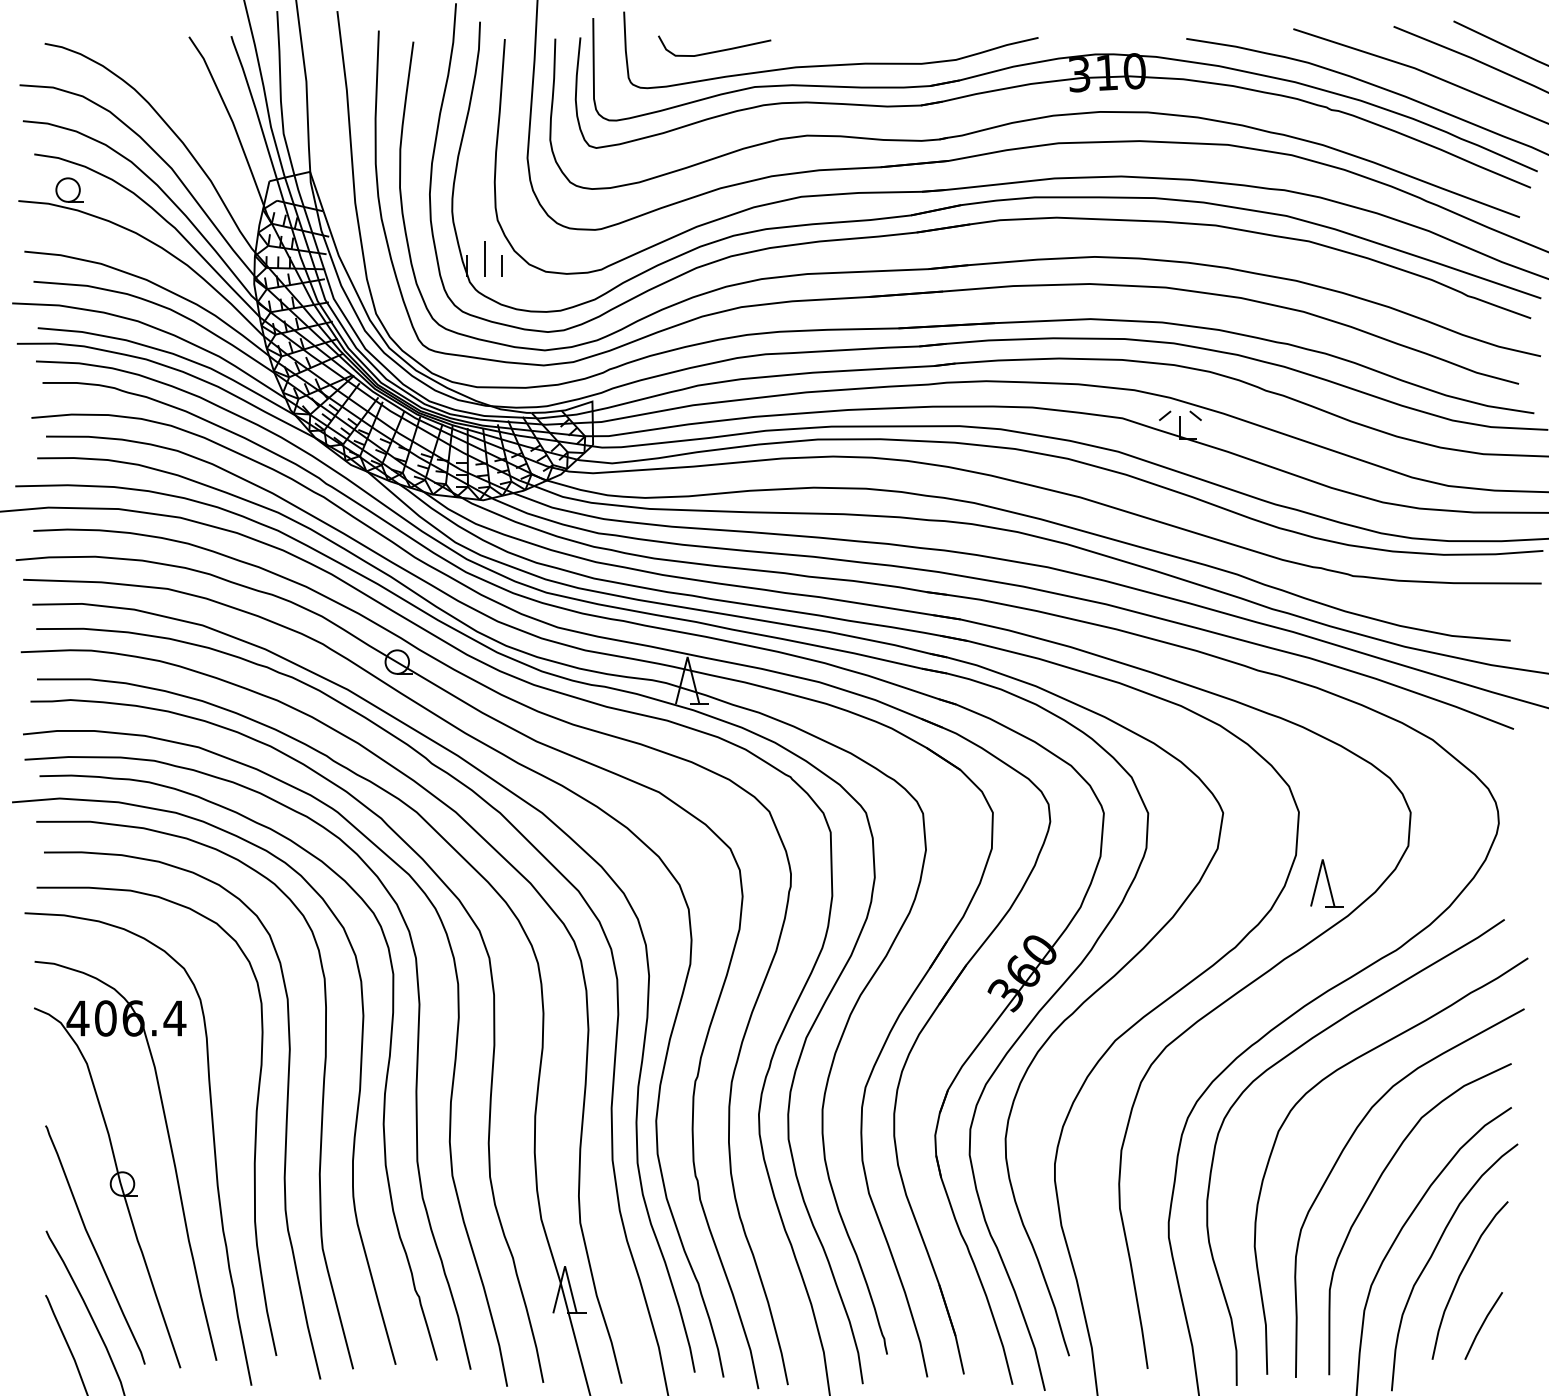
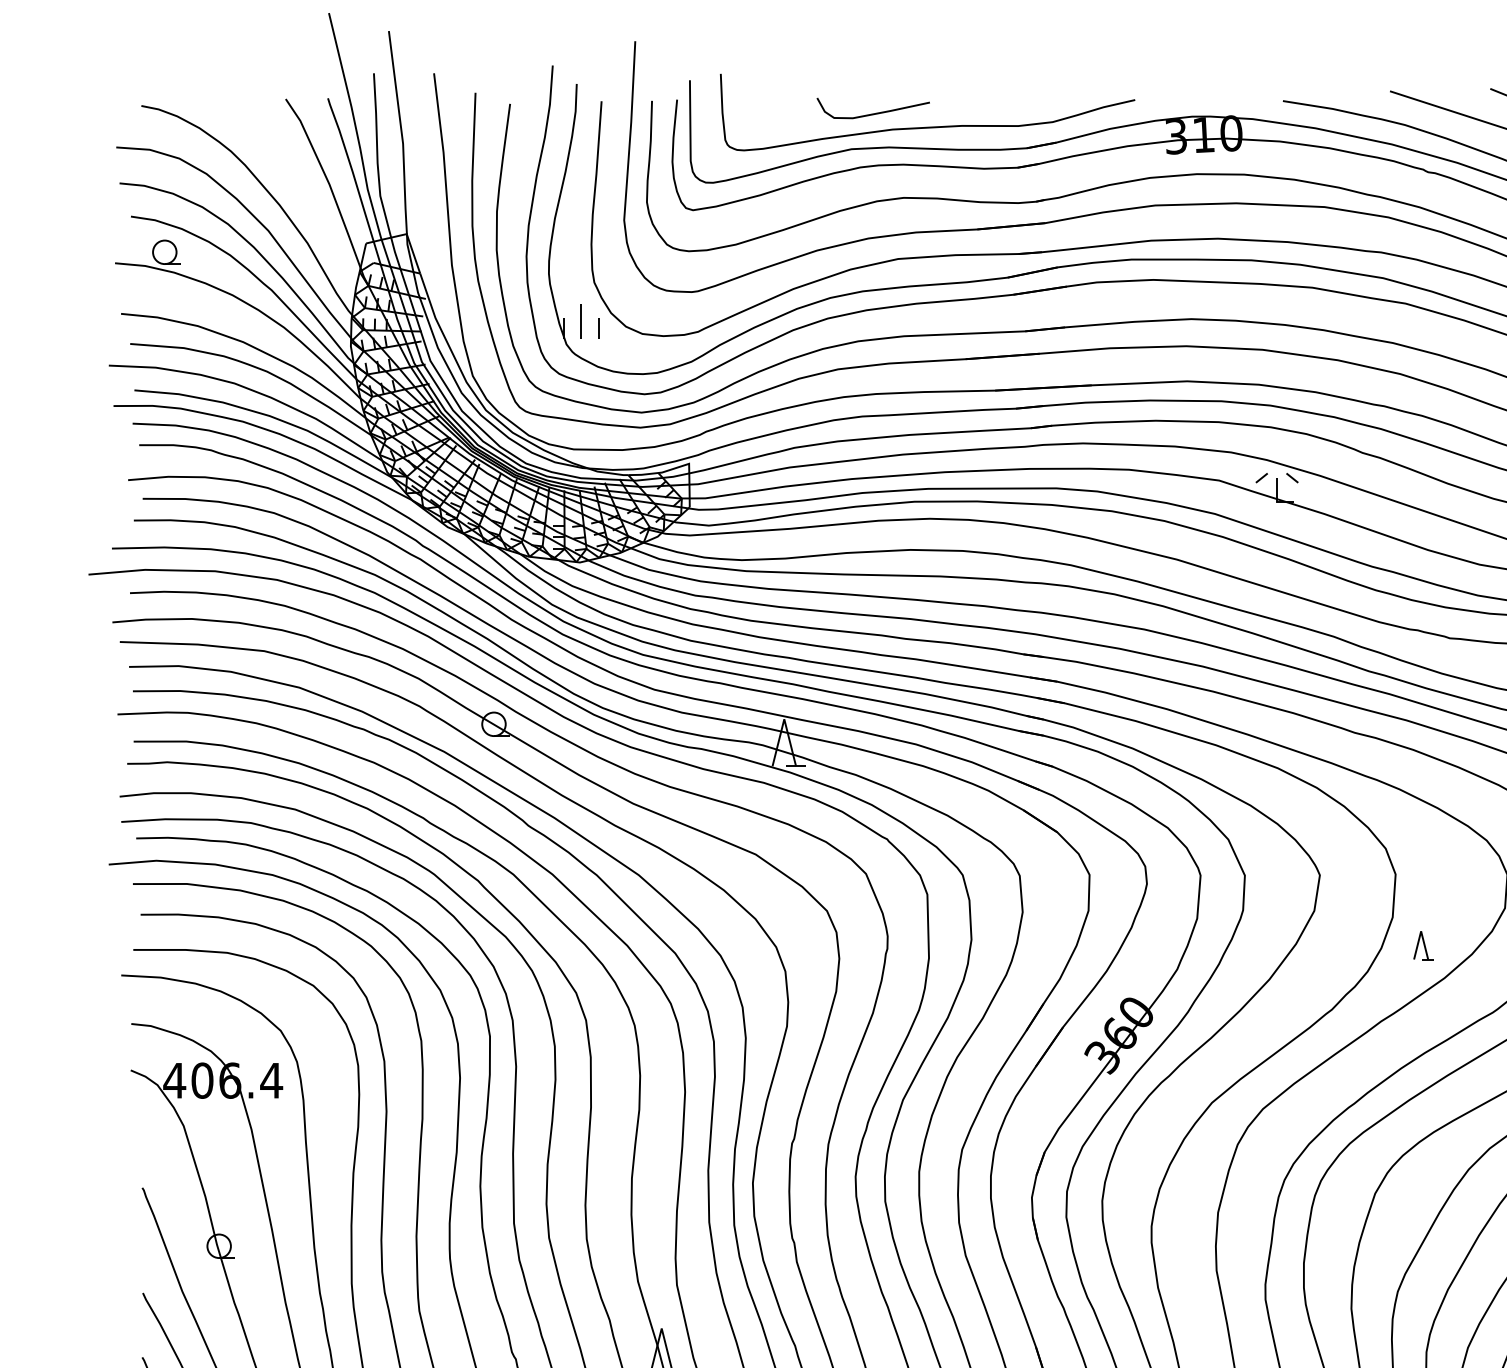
curve: (716, 50) -> (875, 112), moved
part: (1326, 883) -> (1423, 945), size x0.6

